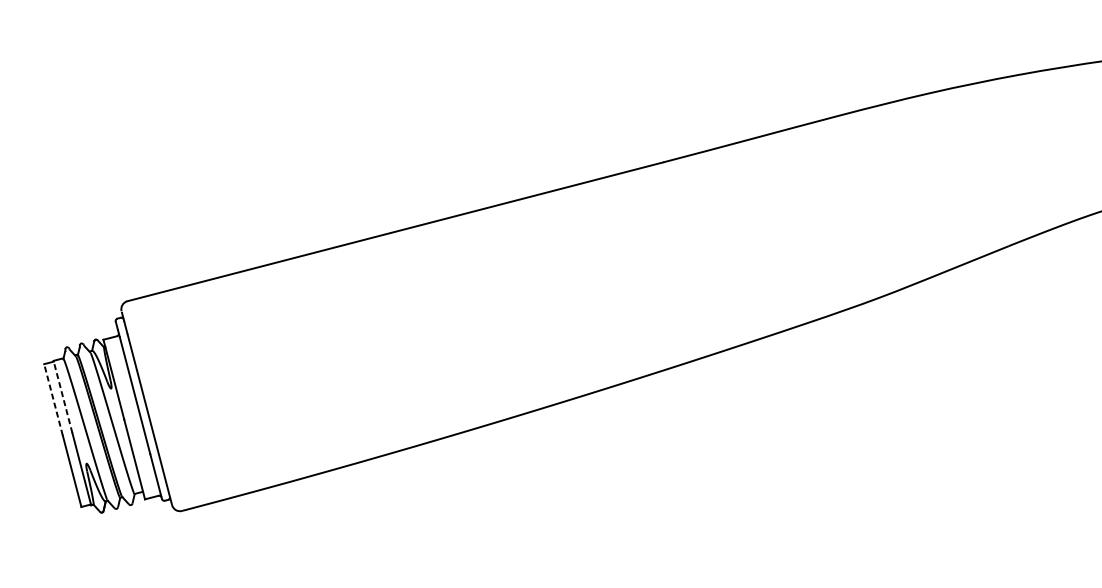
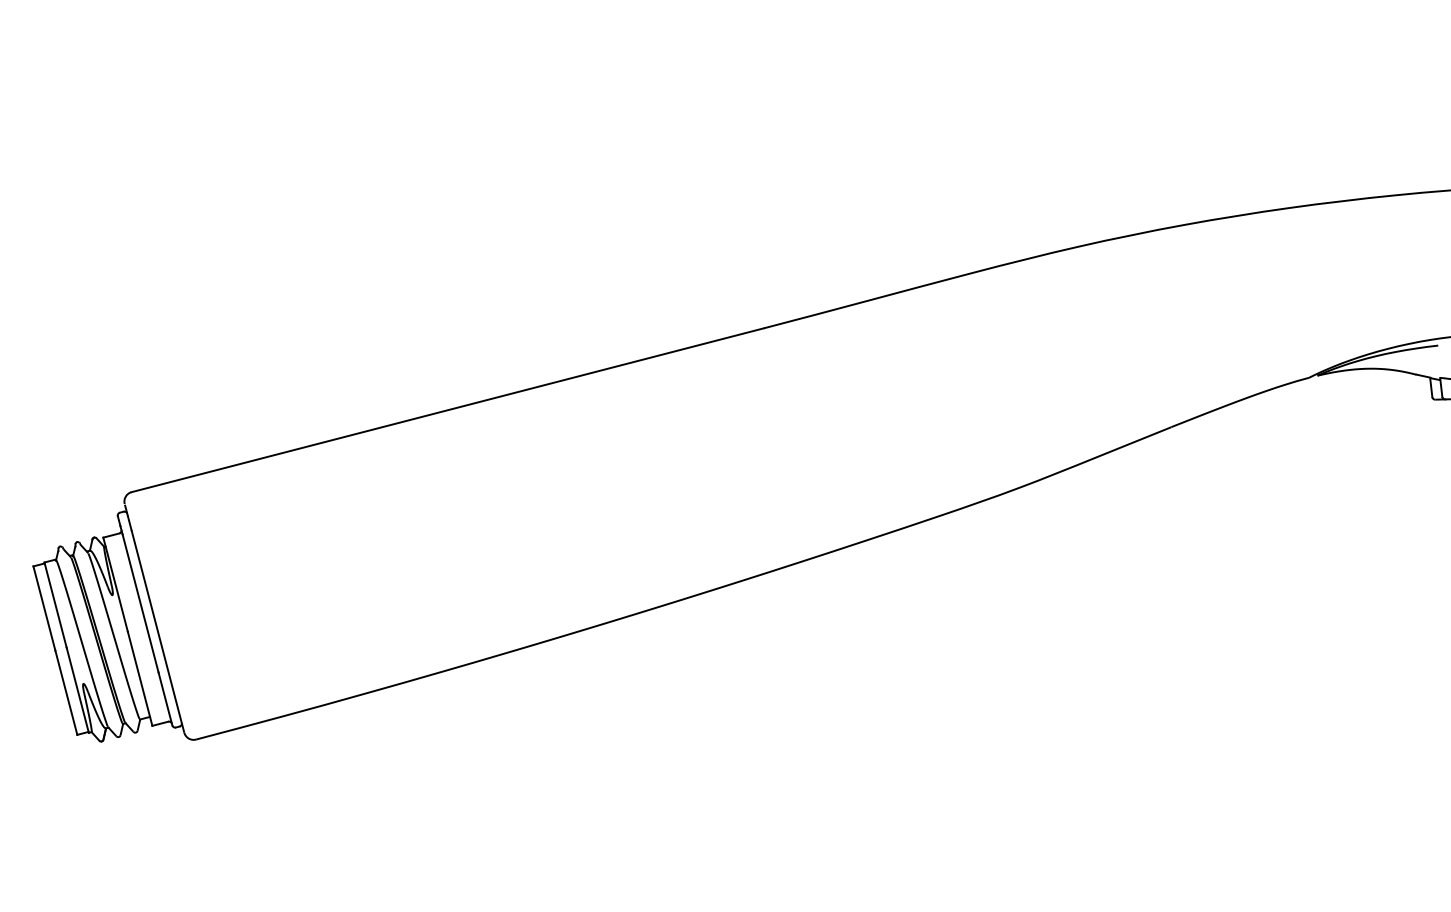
line: (62, 396) -> (55, 604), dashed -> solid
line: (53, 399) -> (44, 608), dashed -> solid

